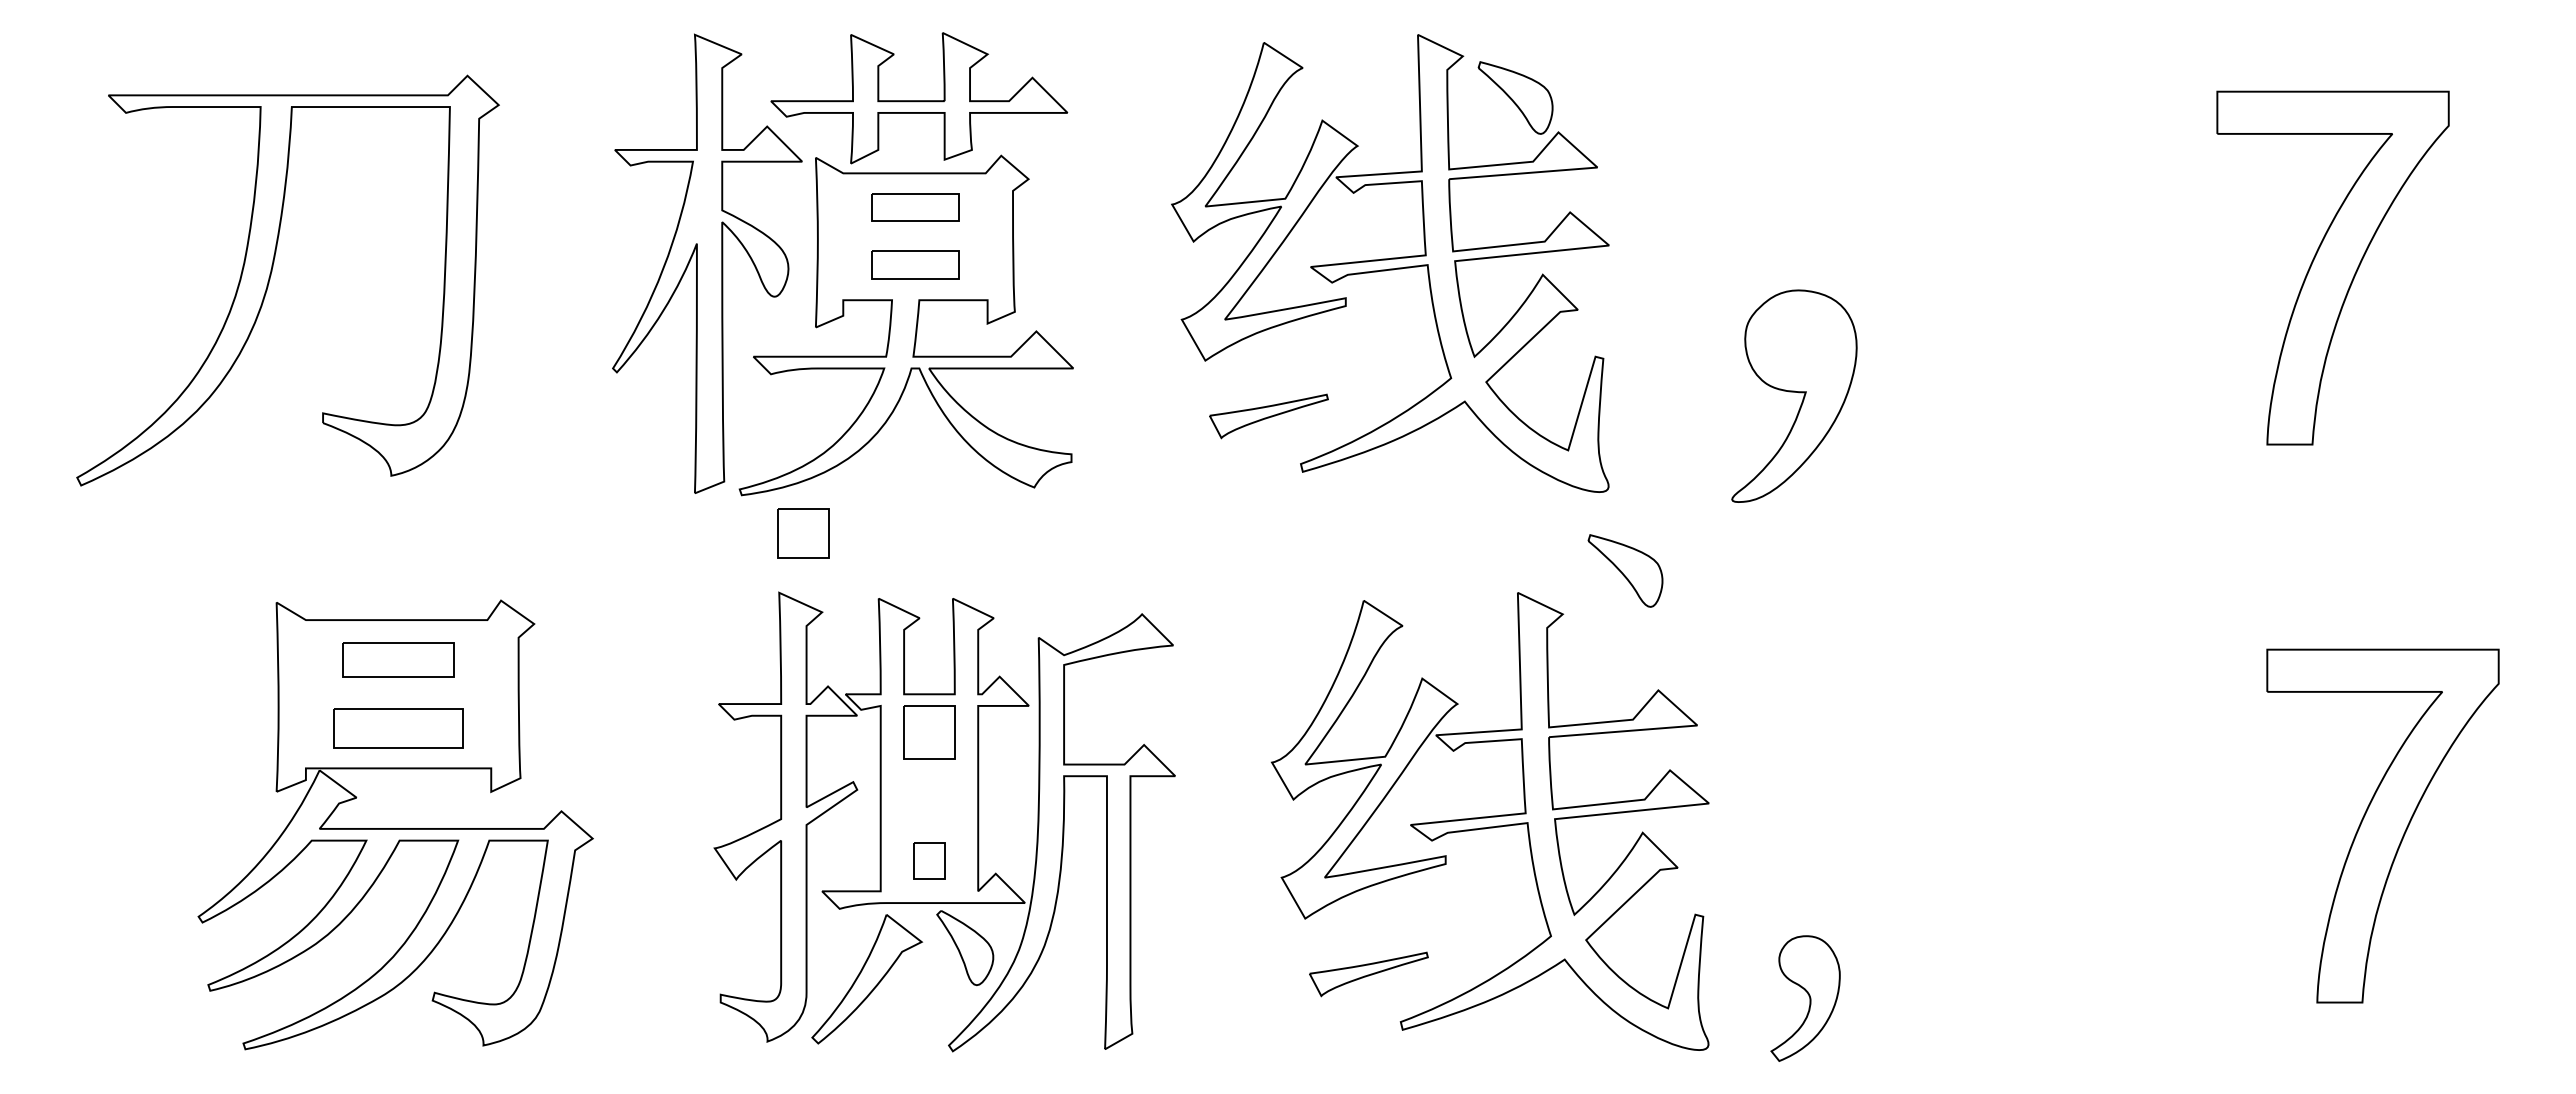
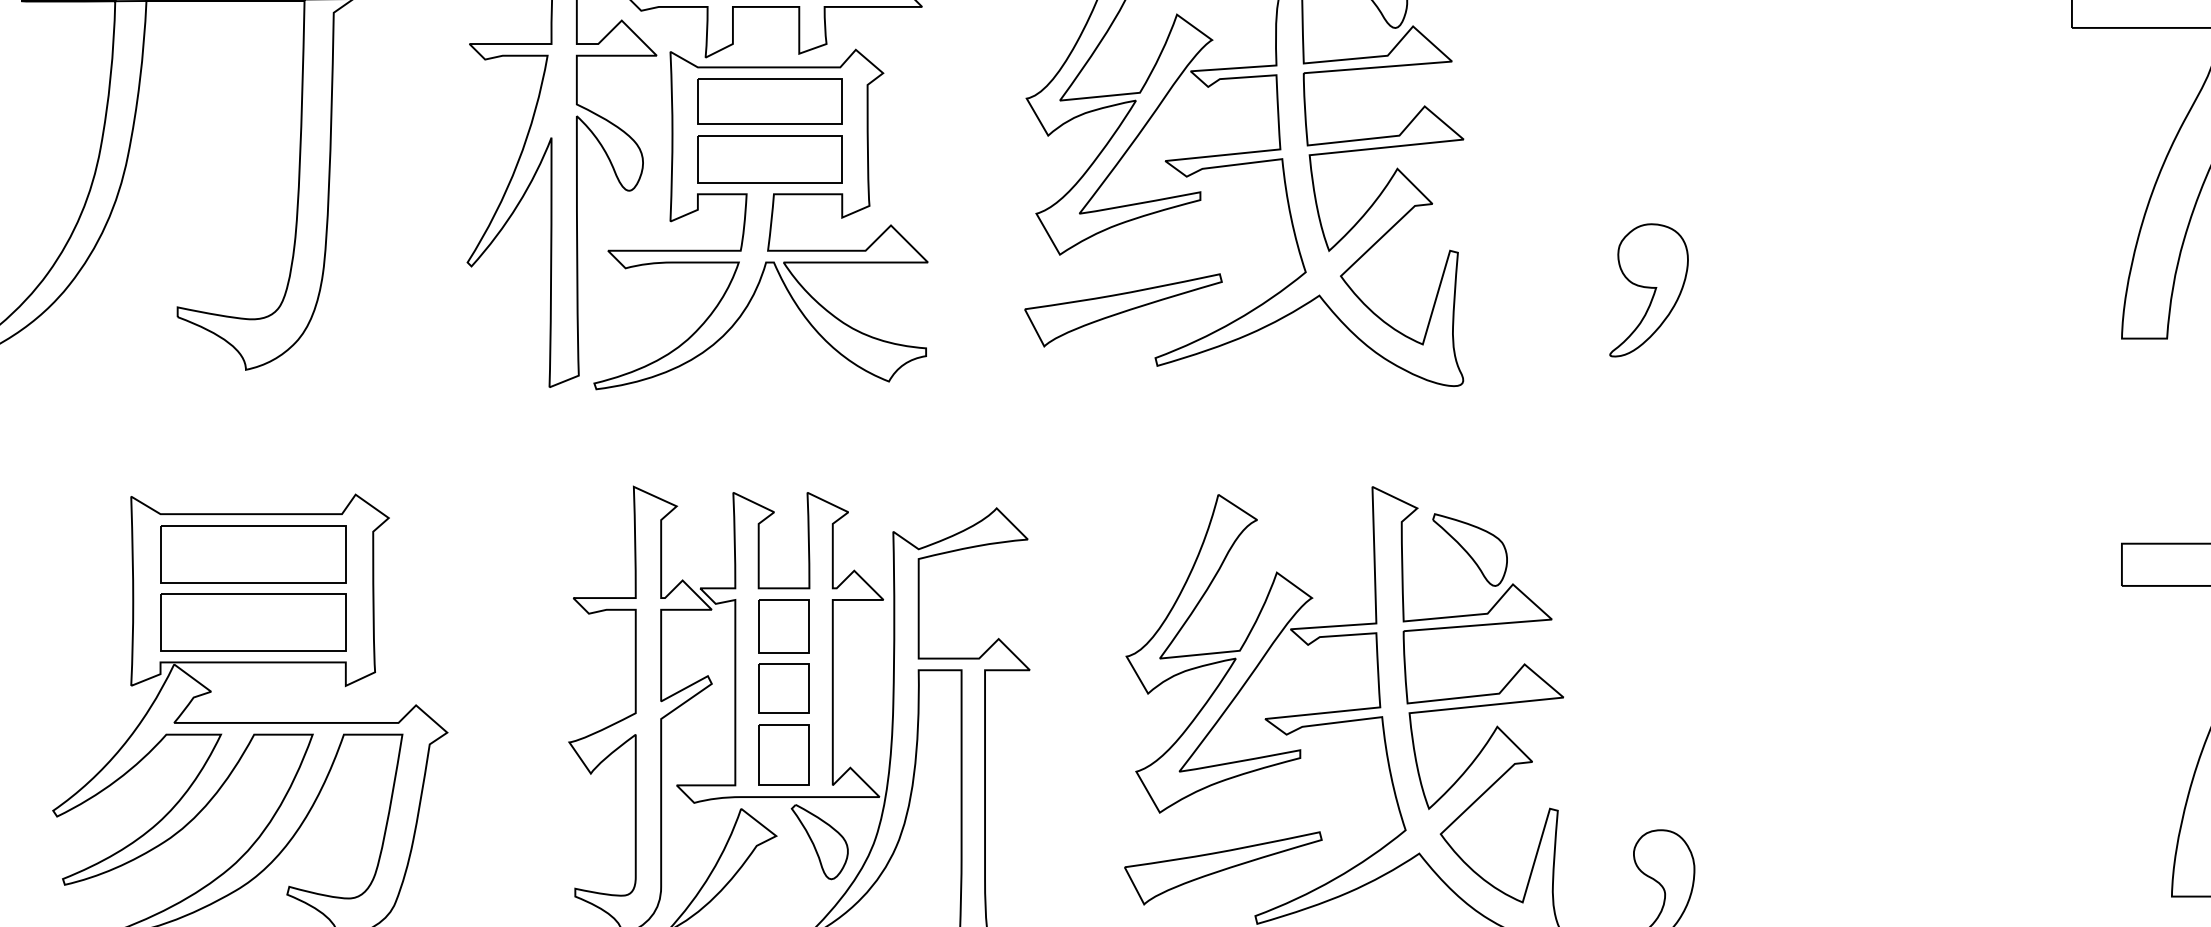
part: (915, 207) -> (770, 101), size x1.67
part: (915, 264) -> (770, 158), size x1.67
part: (1794, 396) -> (1649, 290), size x0.62
part: (1268, 416) -> (1123, 310), size x1.67
part: (803, 533) -> (784, 688), moved
part: (1625, 570) -> (1470, 549), moved
part: (398, 659) -> (253, 553), size x1.67
part: (398, 728) -> (253, 622), size x1.43
part: (929, 860) -> (784, 754), size x1.67
part: (1368, 974) -> (1223, 868), size x1.67

